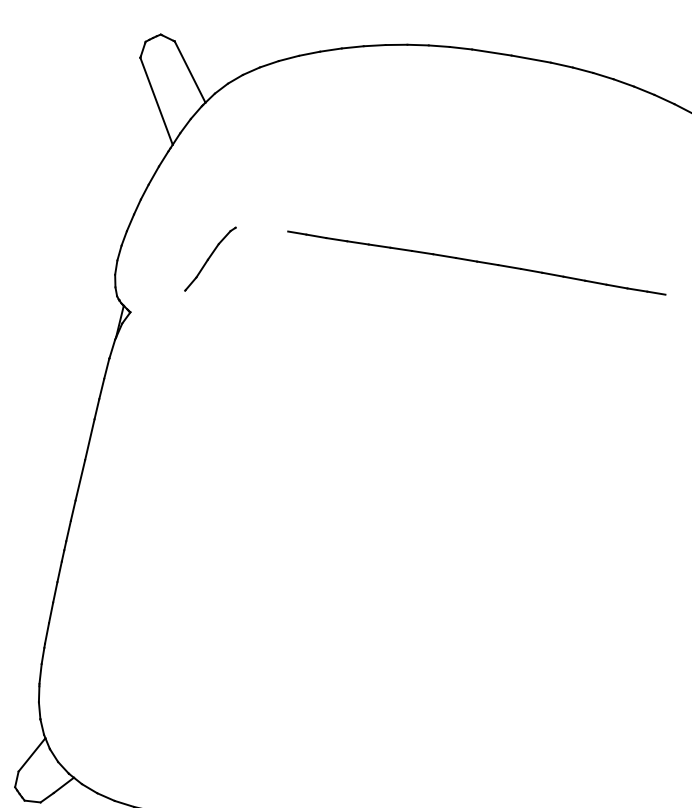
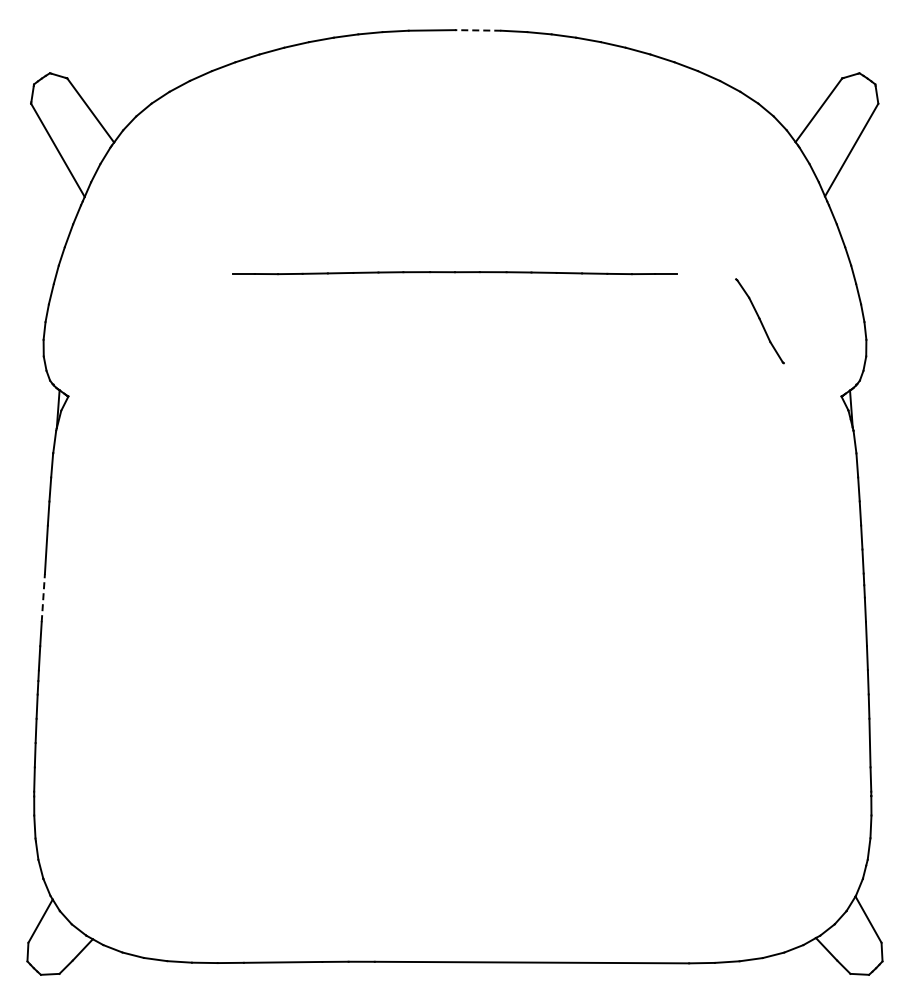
line: (530, 59) -> (477, 30), solid -> dashed
part: (210, 259) -> (149, 320), removed
line: (80, 479) -> (43, 597), solid -> dashed

